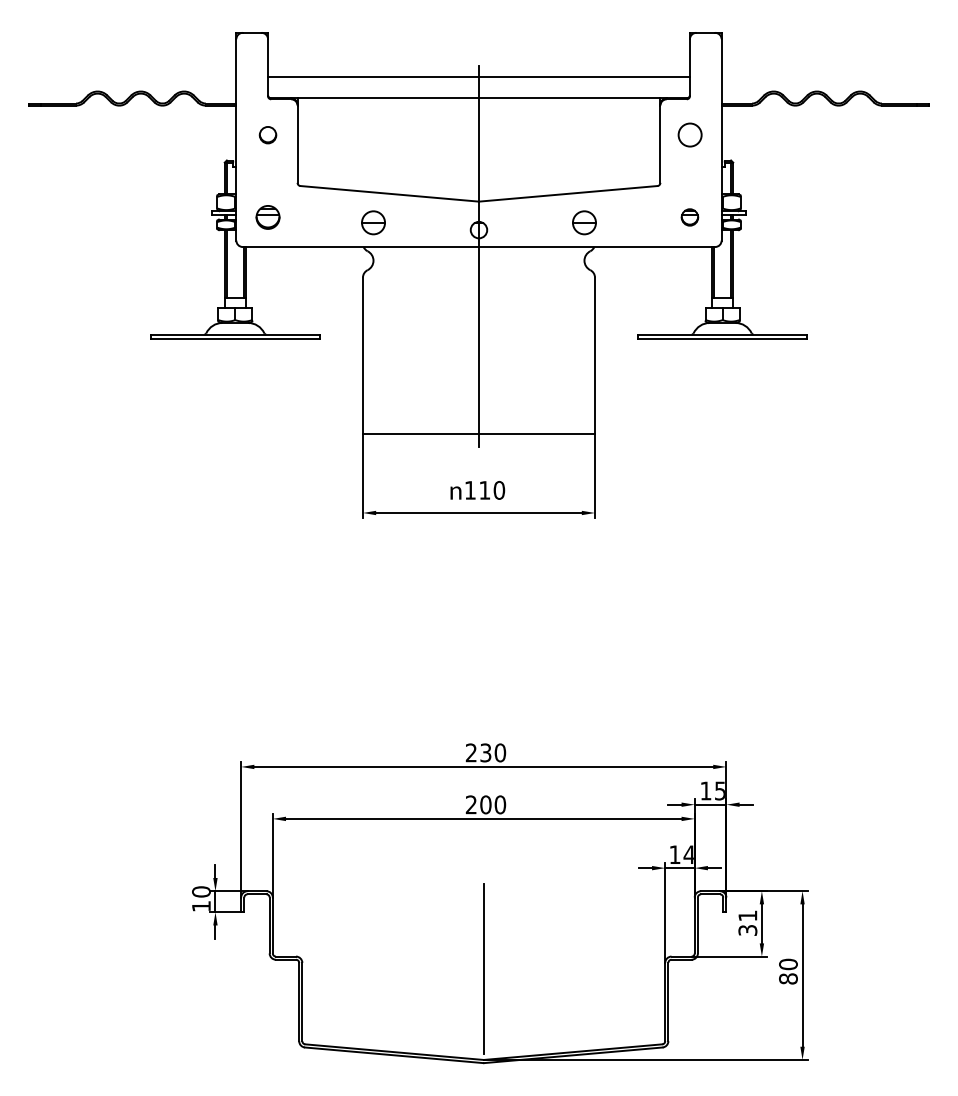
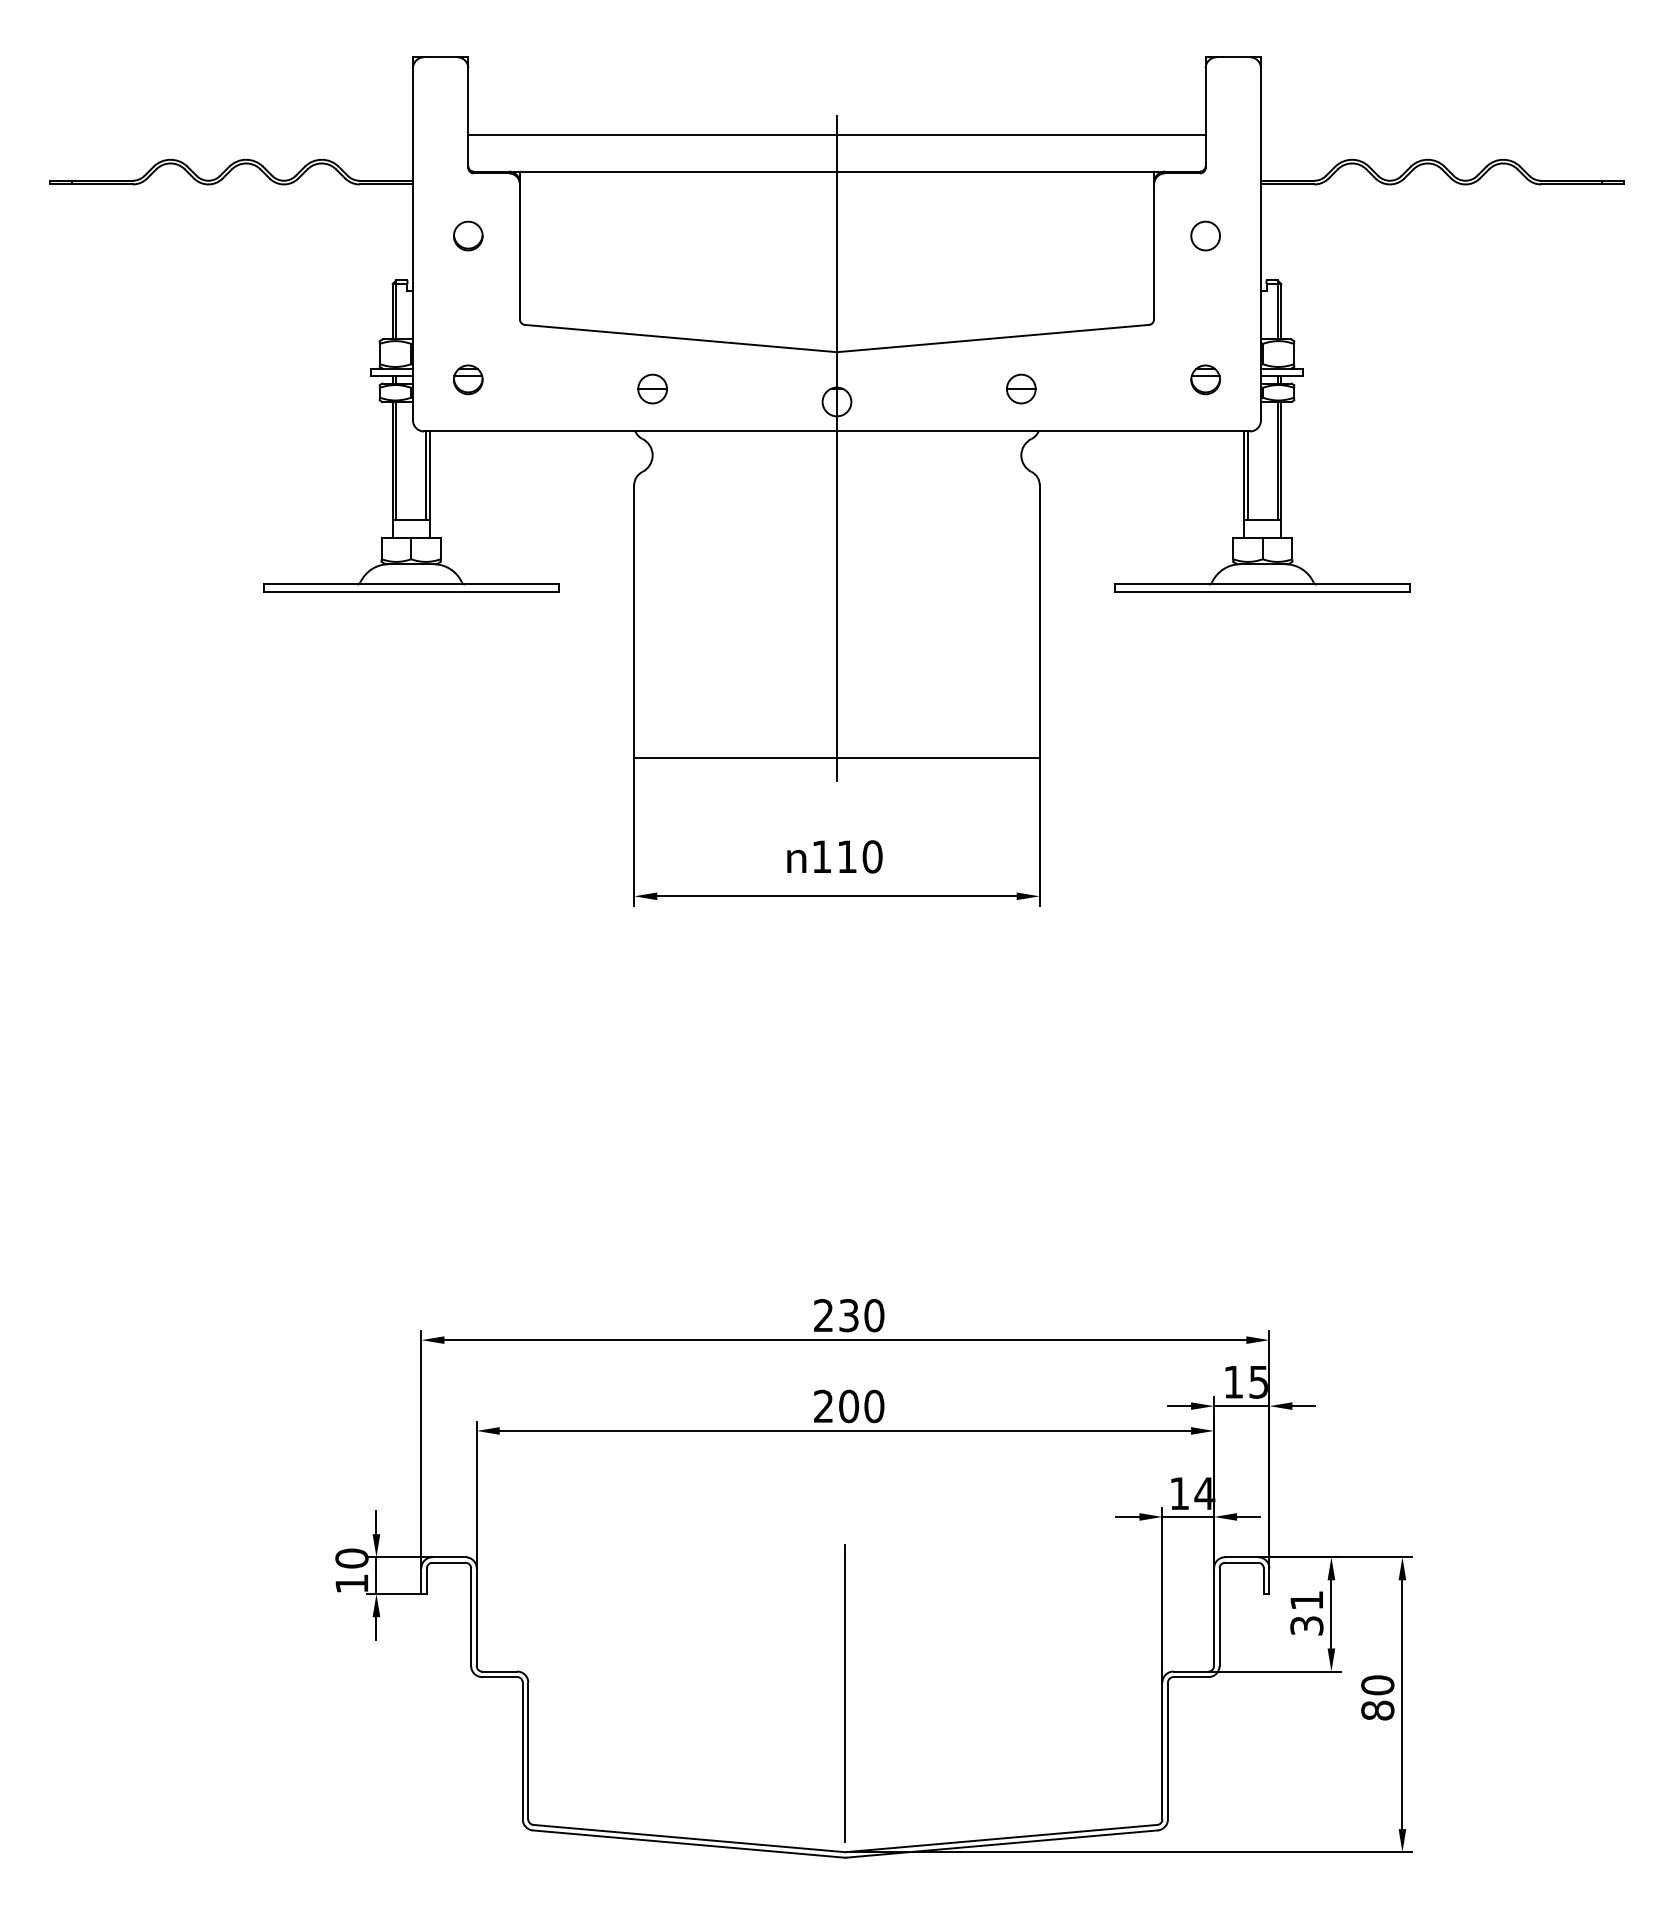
circle: (689, 135) -> (1204, 236), size x0.71
part: (267, 217) -> (467, 379), size x0.71
part: (373, 222) -> (652, 388), size x0.71
part: (584, 222) -> (1021, 388), size x0.71

